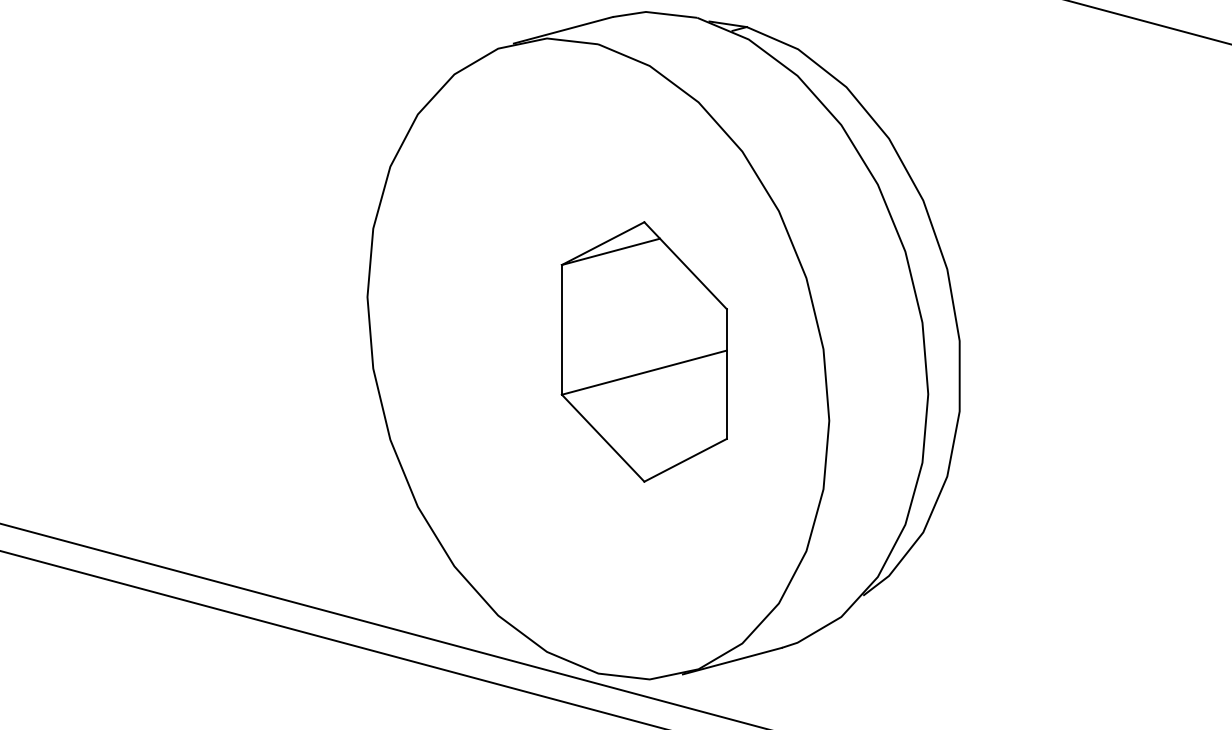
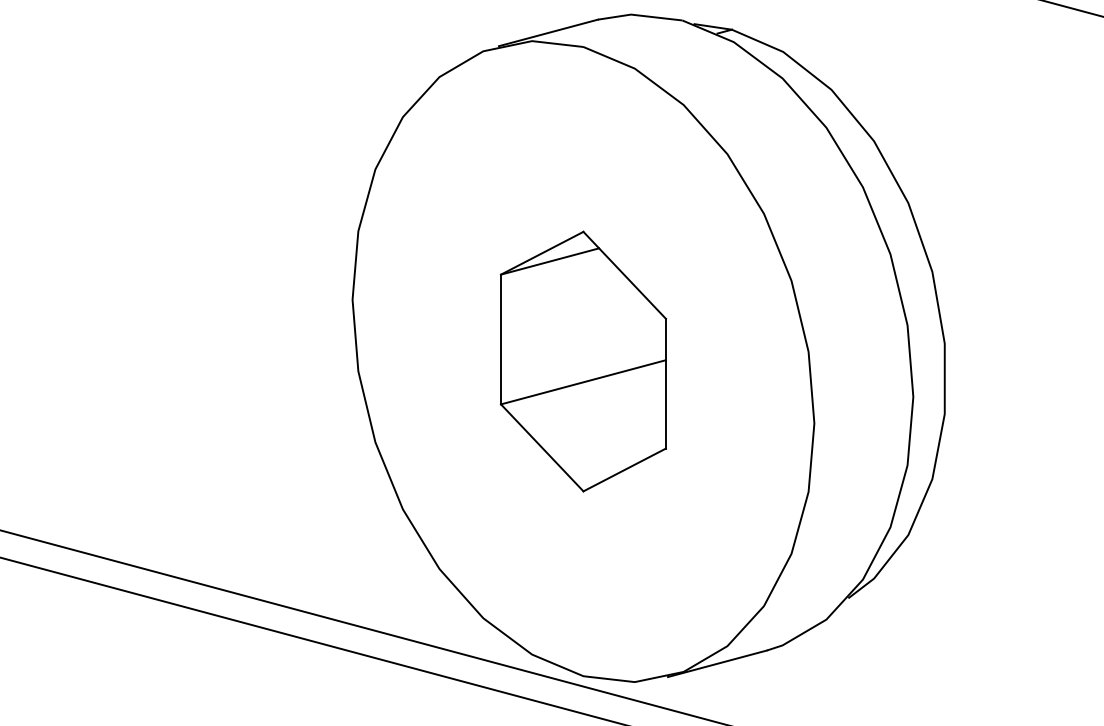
part: (643, 351) -> (582, 361), moved

